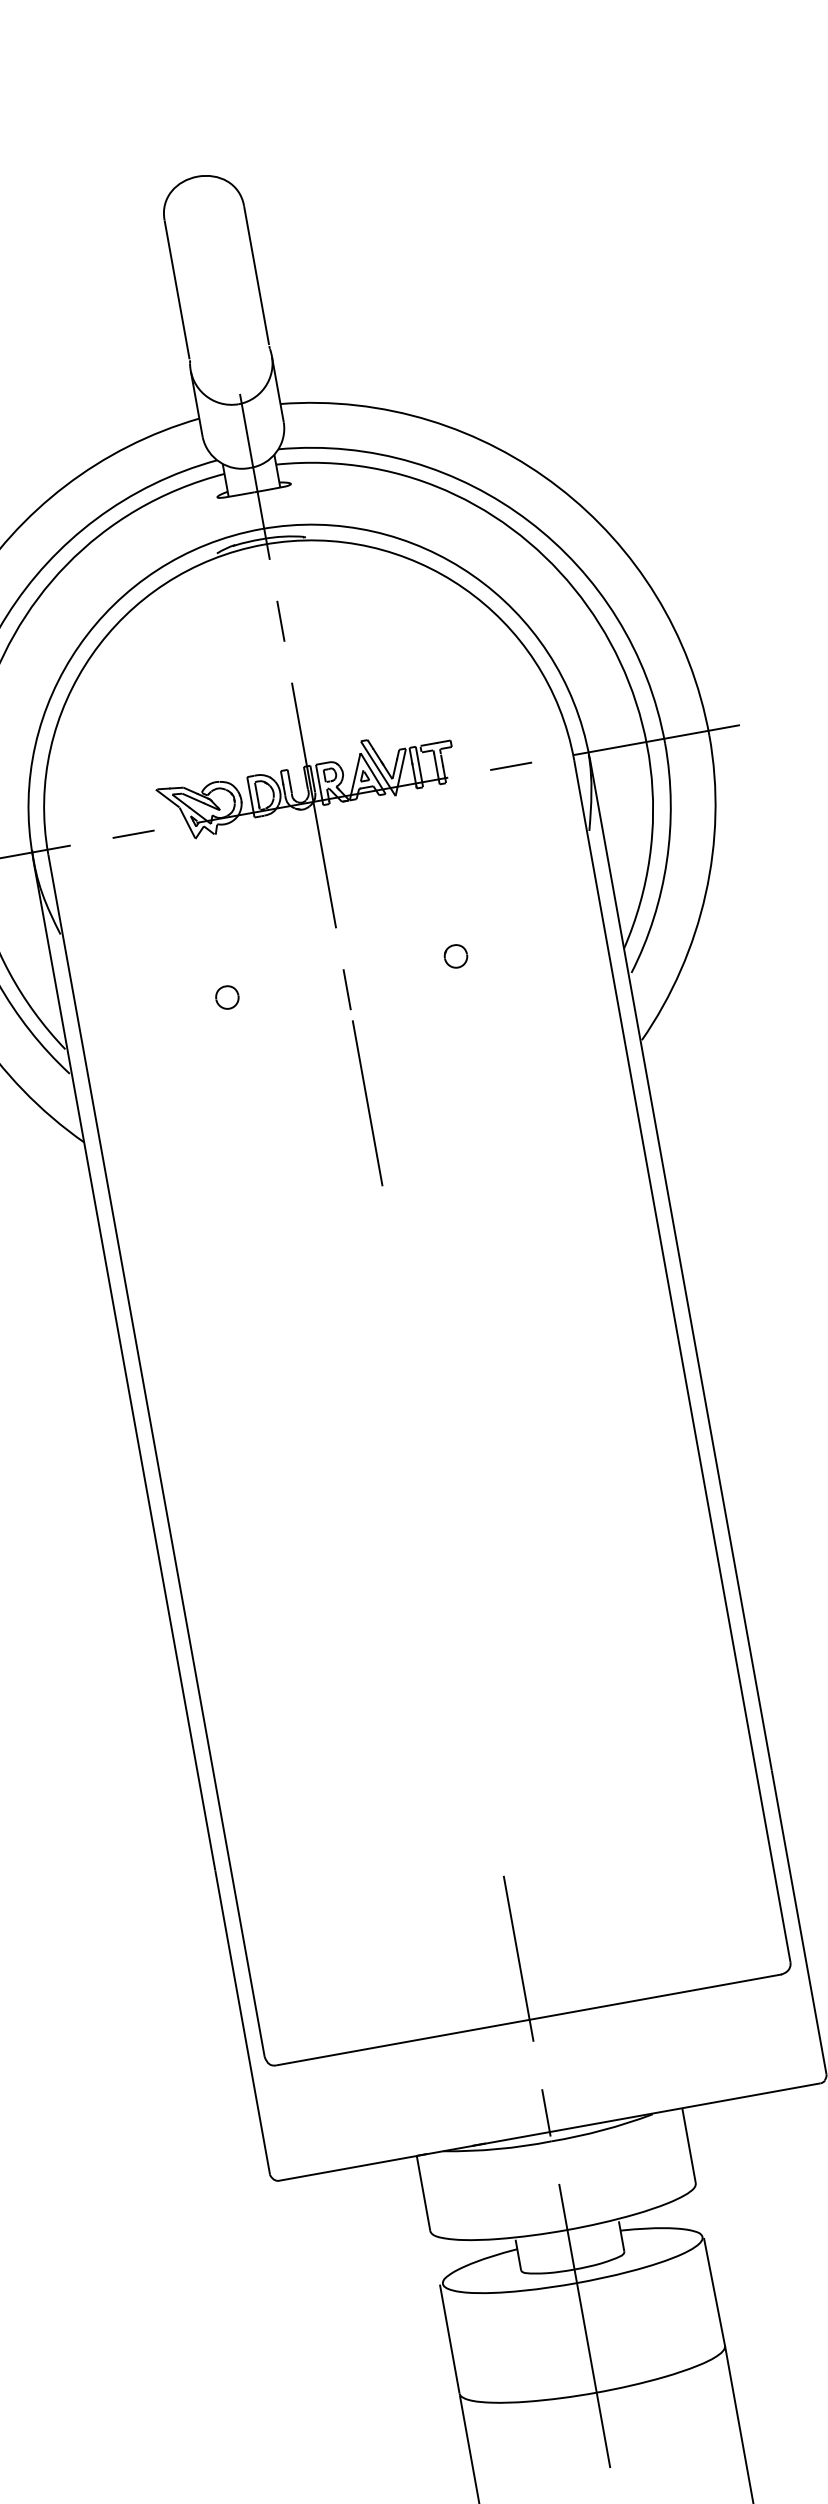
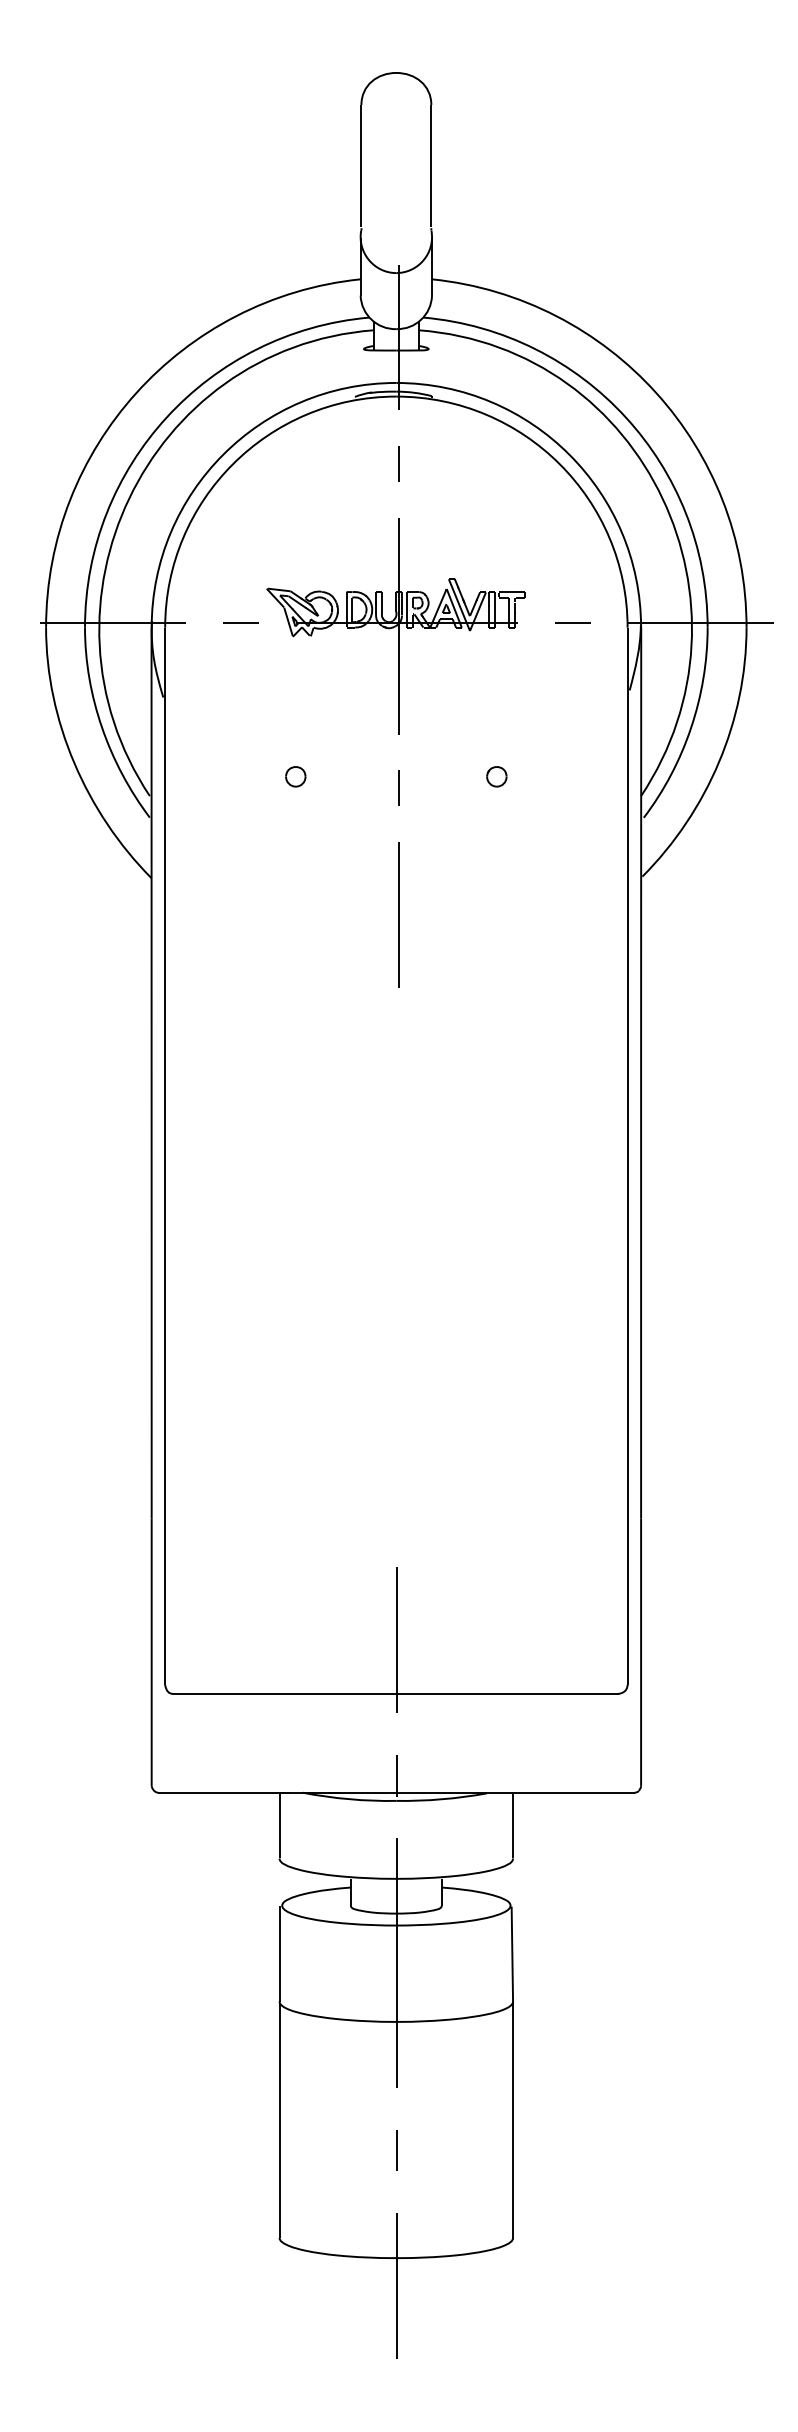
line: (366, 1102) -> (398, 914), moved

